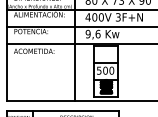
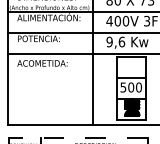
line: (62, 111) -> (77, 138), solid -> dashed

